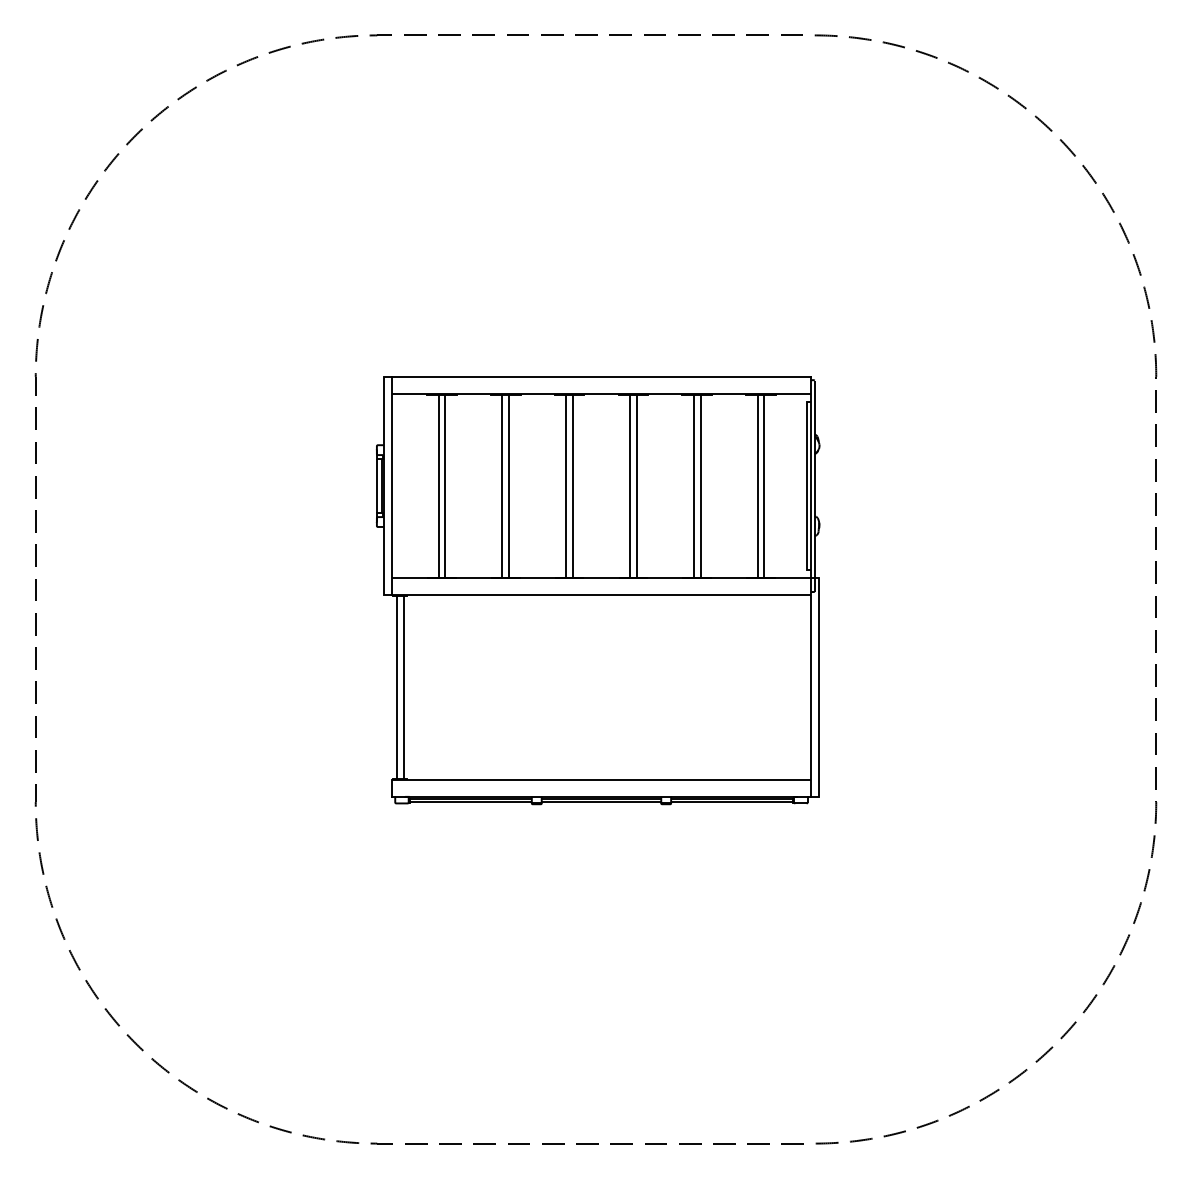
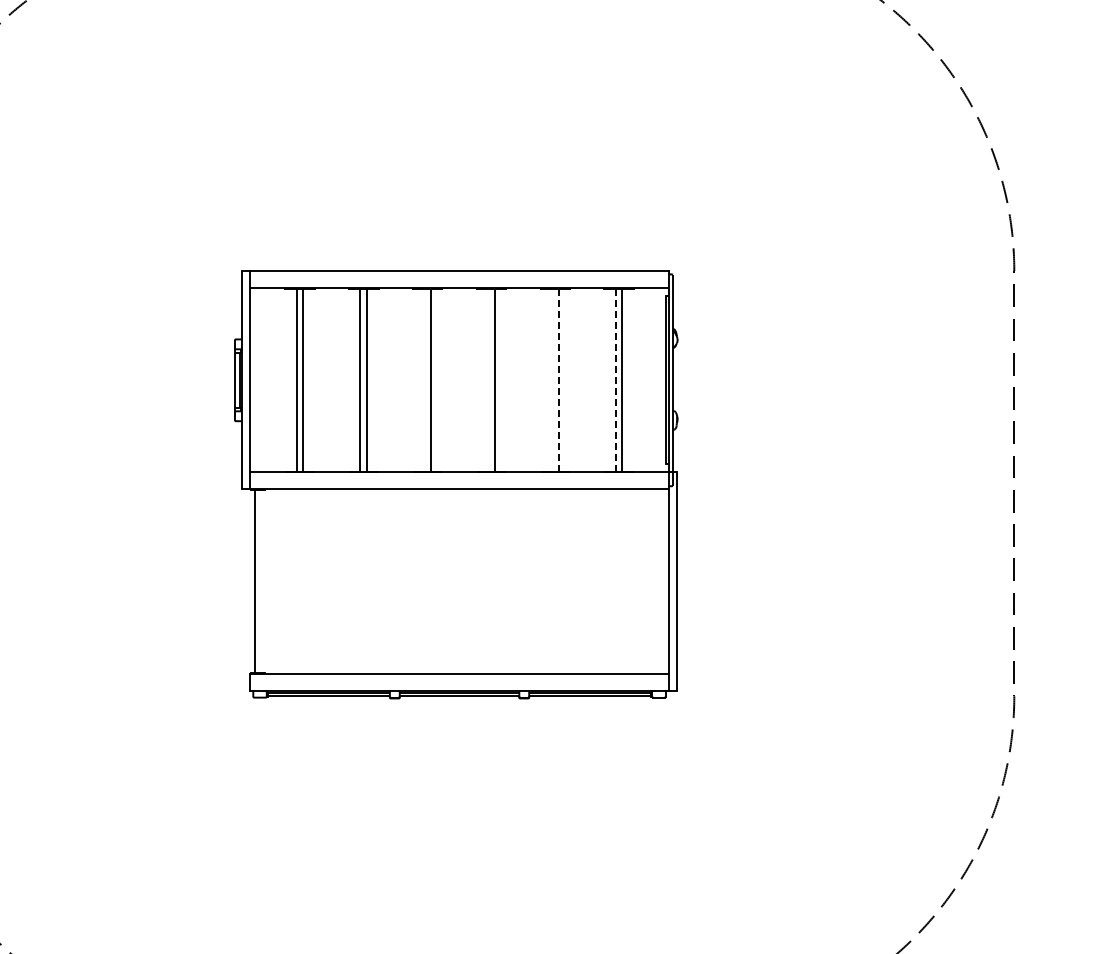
line: (566, 485) -> (424, 379), removed
line: (629, 485) -> (487, 379), removed
line: (693, 485) -> (551, 379), removed
line: (700, 486) -> (558, 380), solid -> dashed
line: (757, 486) -> (615, 380), solid -> dashed
line: (403, 686) -> (261, 580), removed

